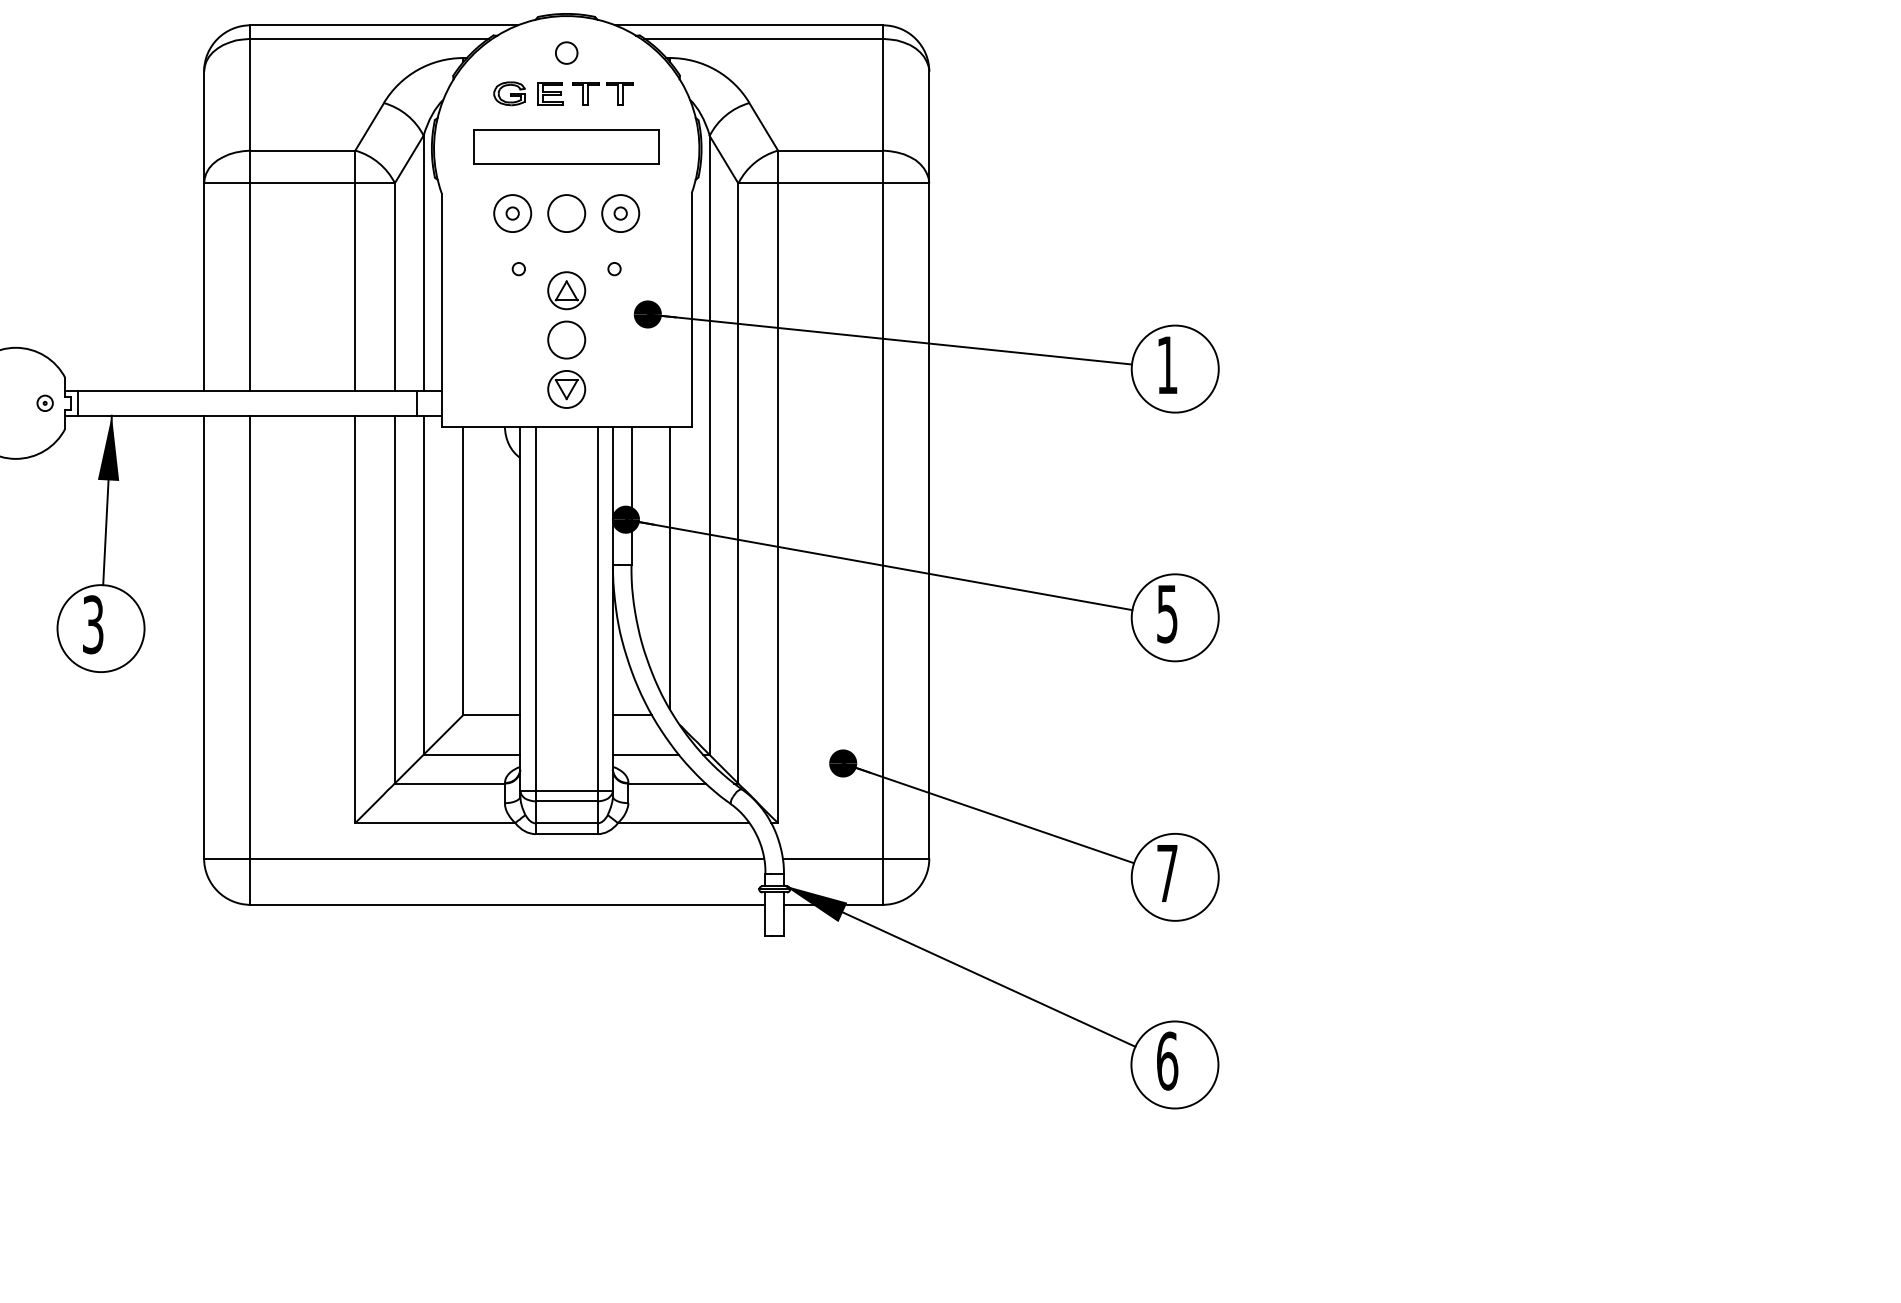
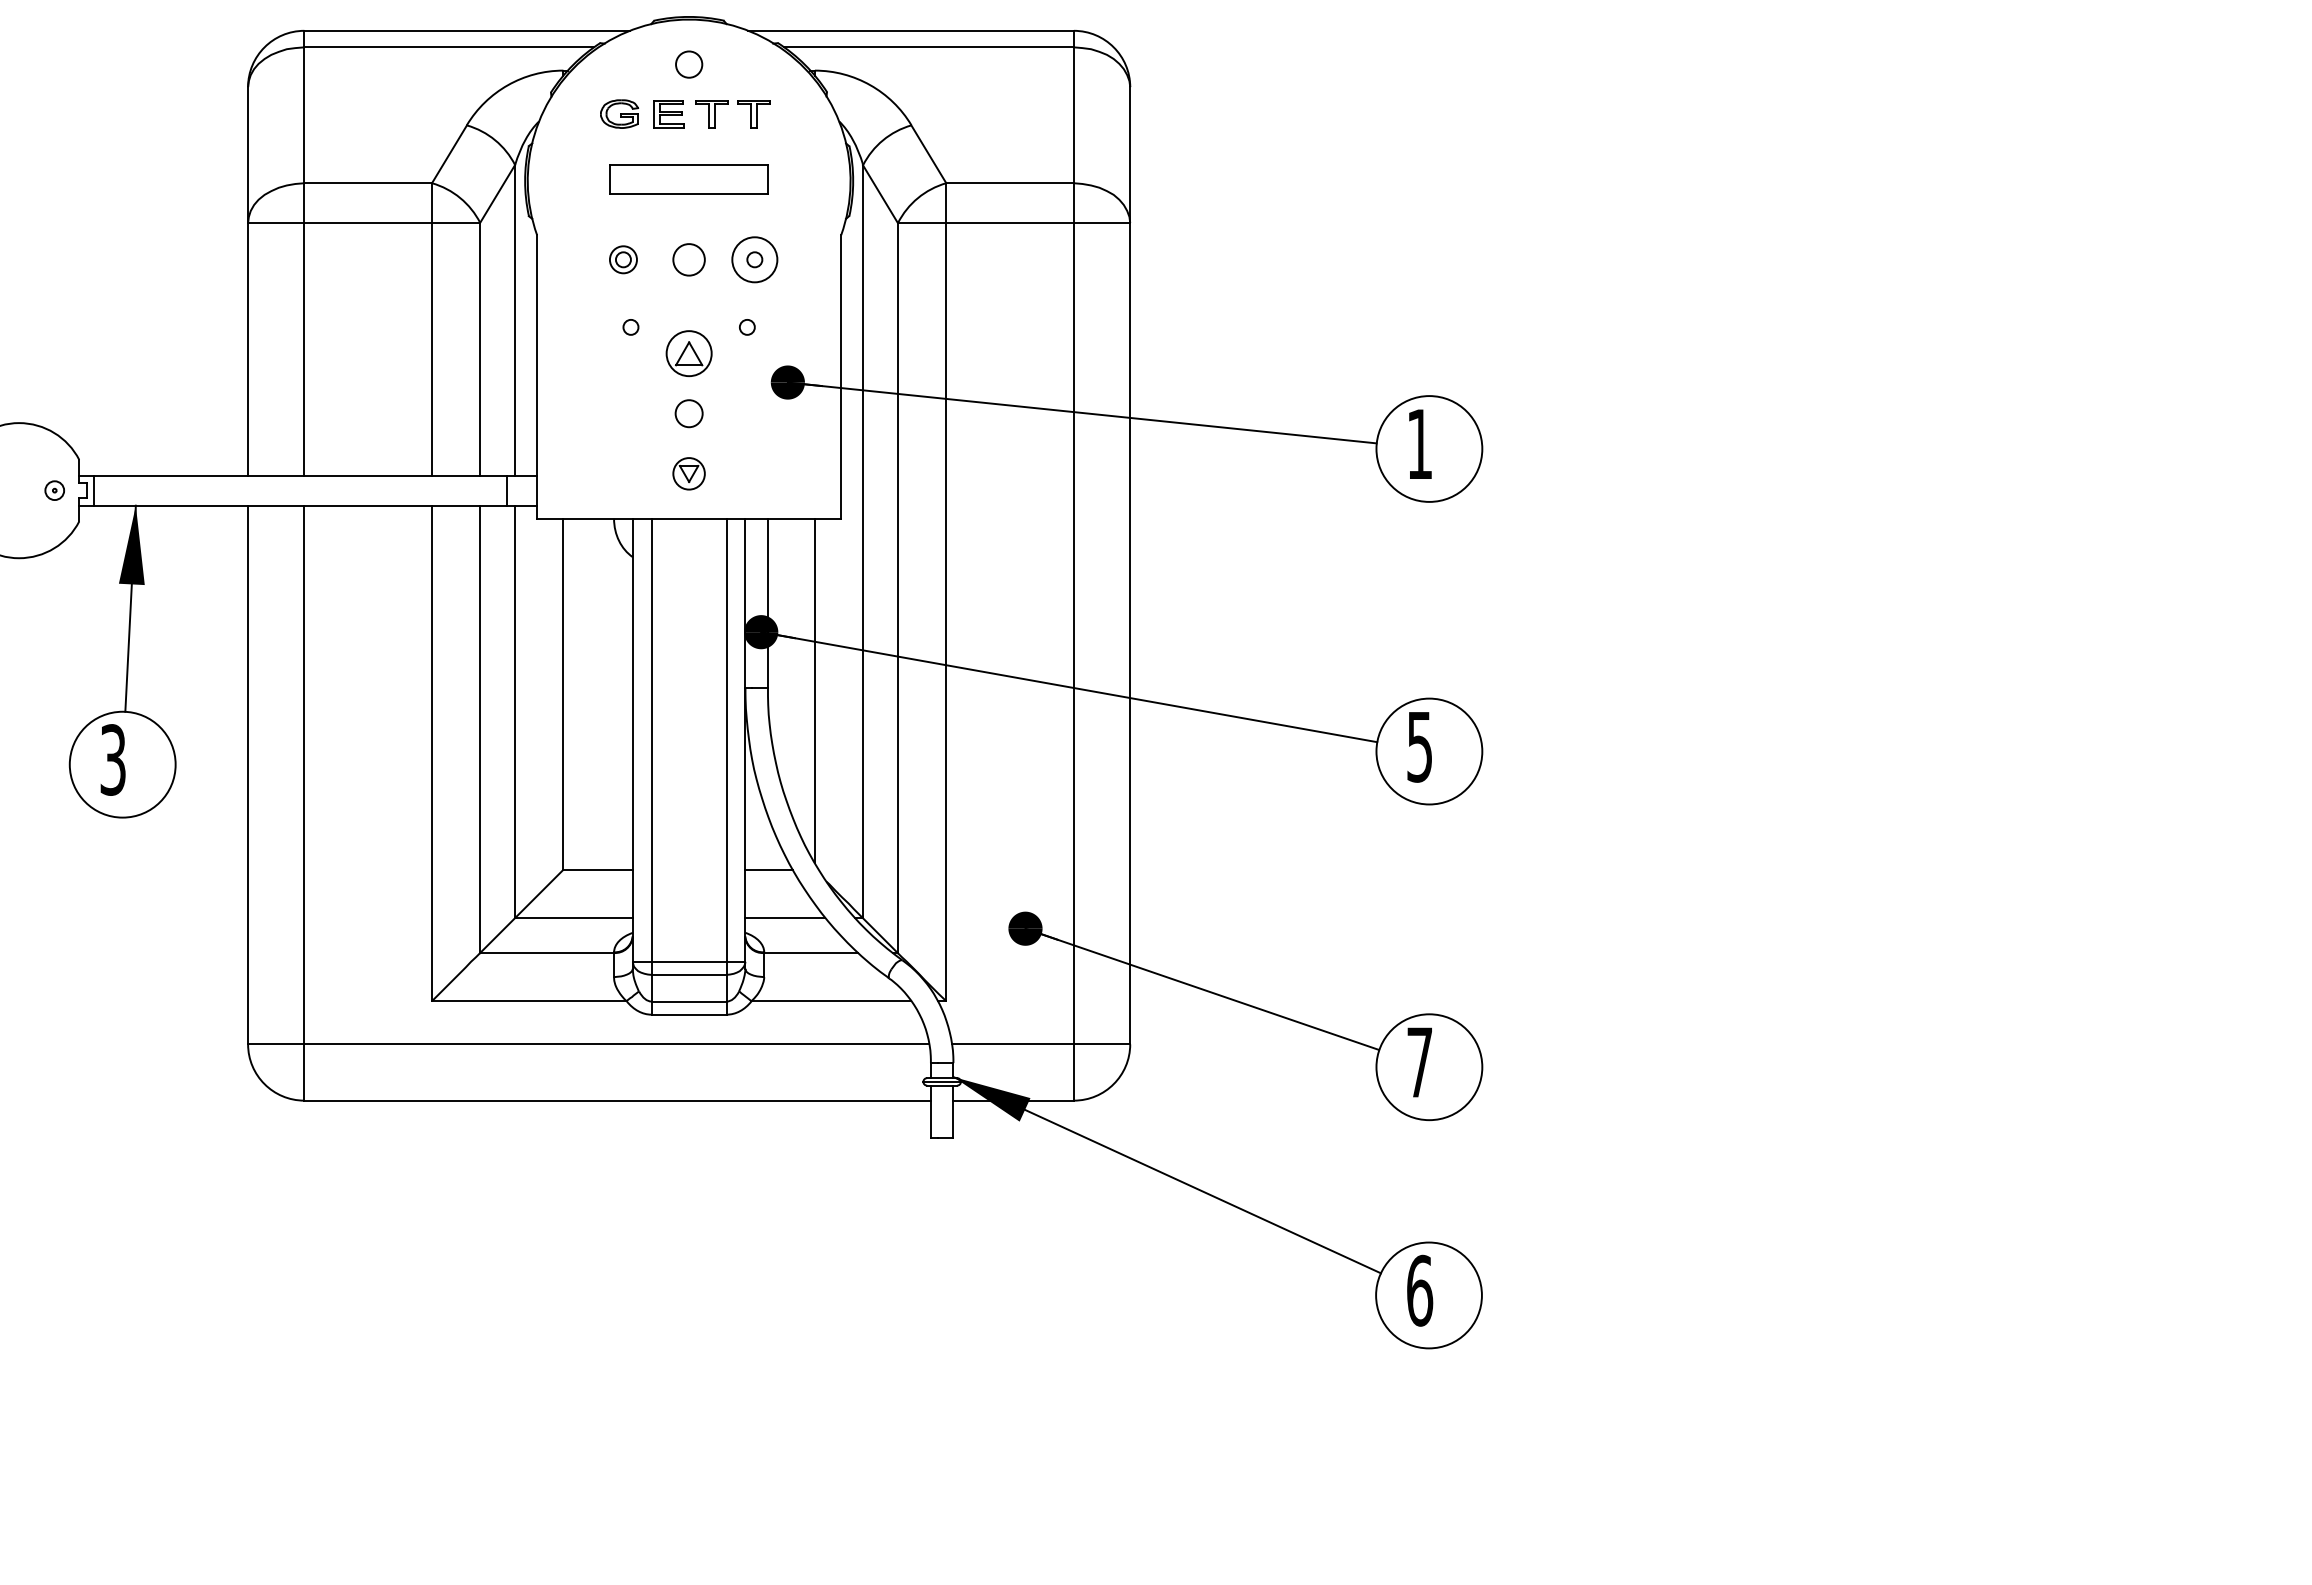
part: (566, 146) -> (689, 178), size x0.7
circle: (512, 213) -> (623, 259), size x0.6
circle: (566, 213) -> (688, 259), size x0.7
circle: (566, 339) -> (688, 413), size x0.6
part: (566, 389) -> (688, 473), size x0.7

